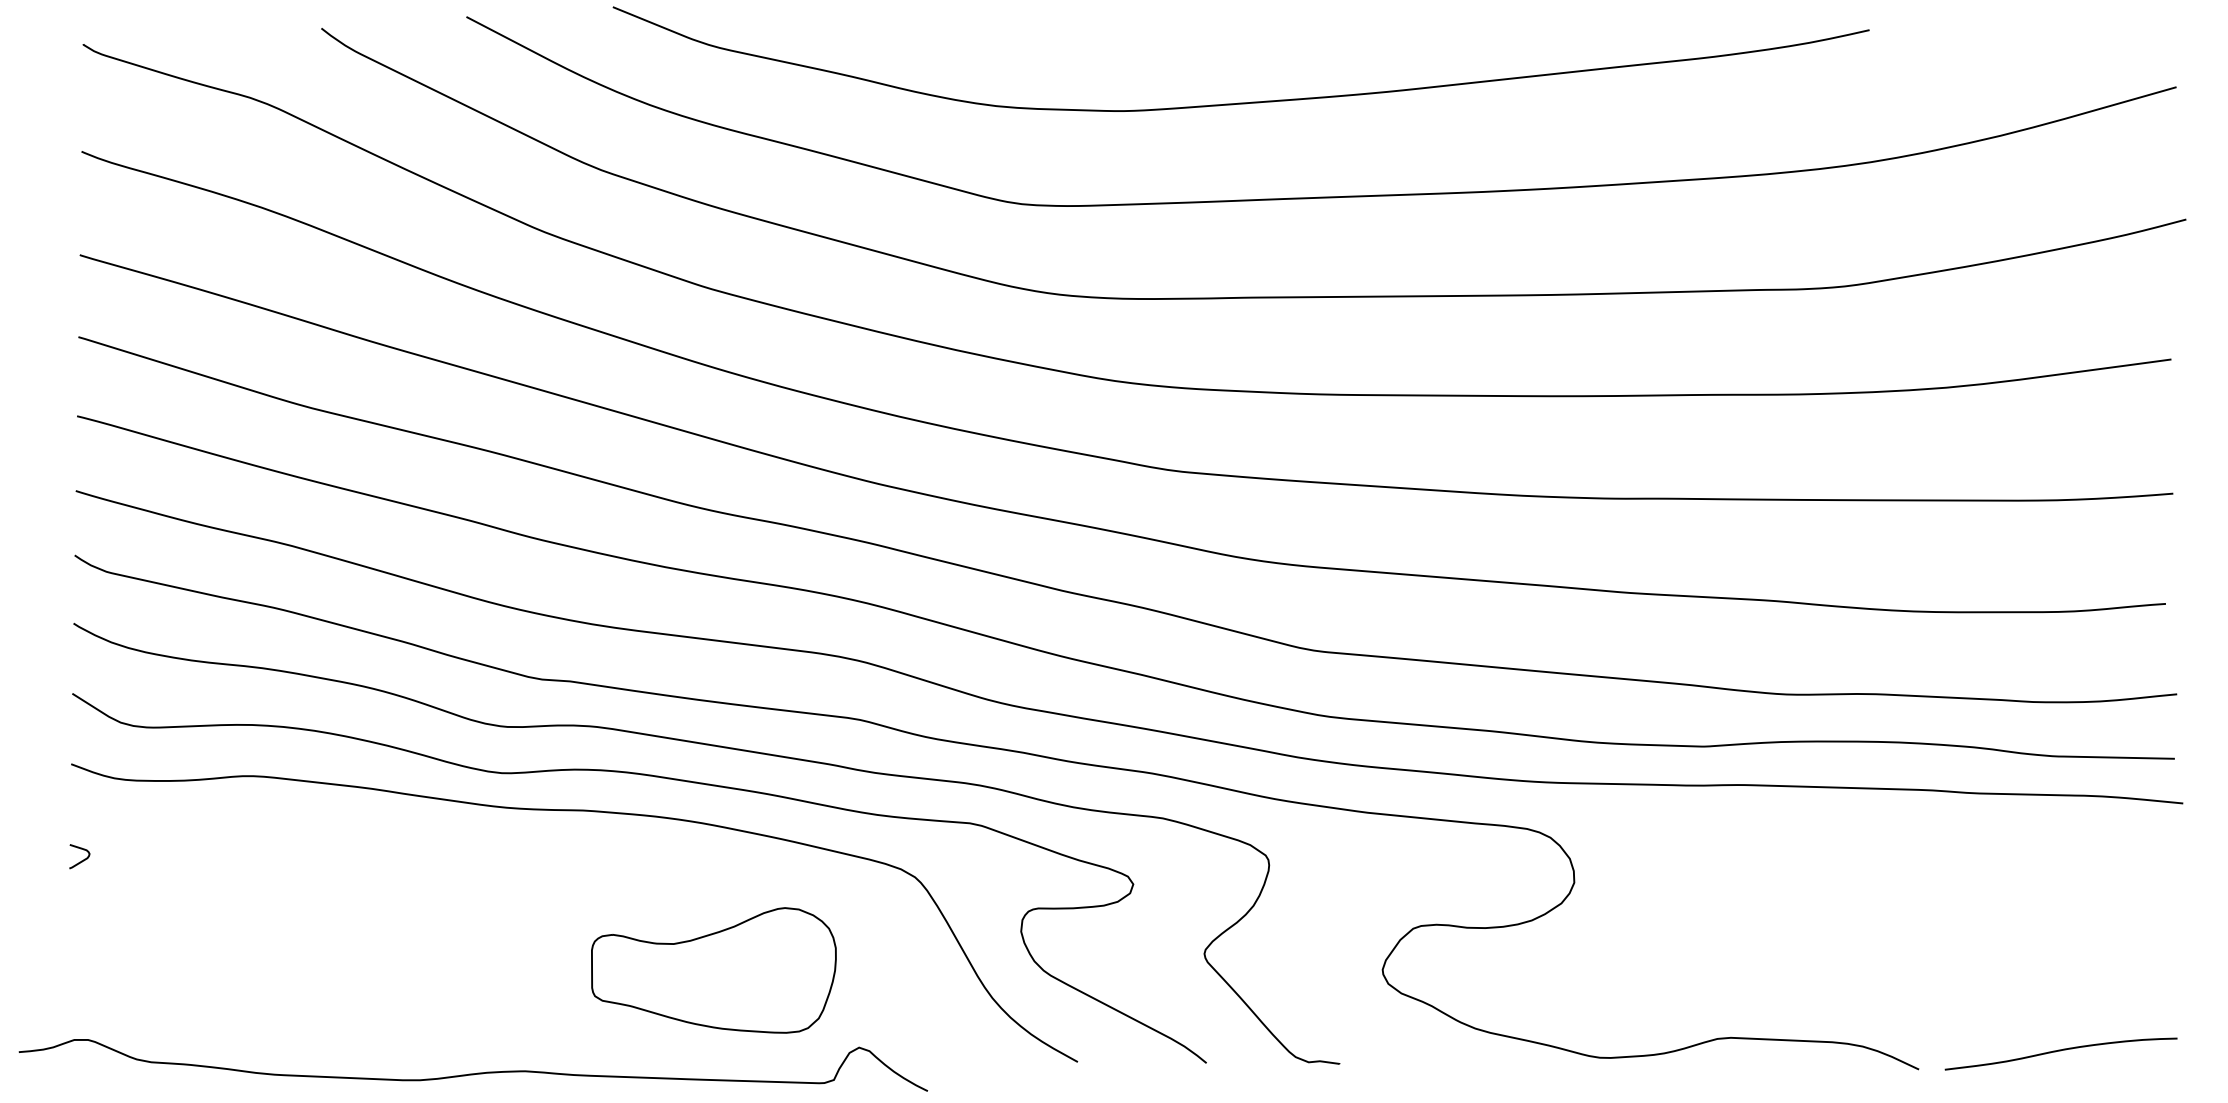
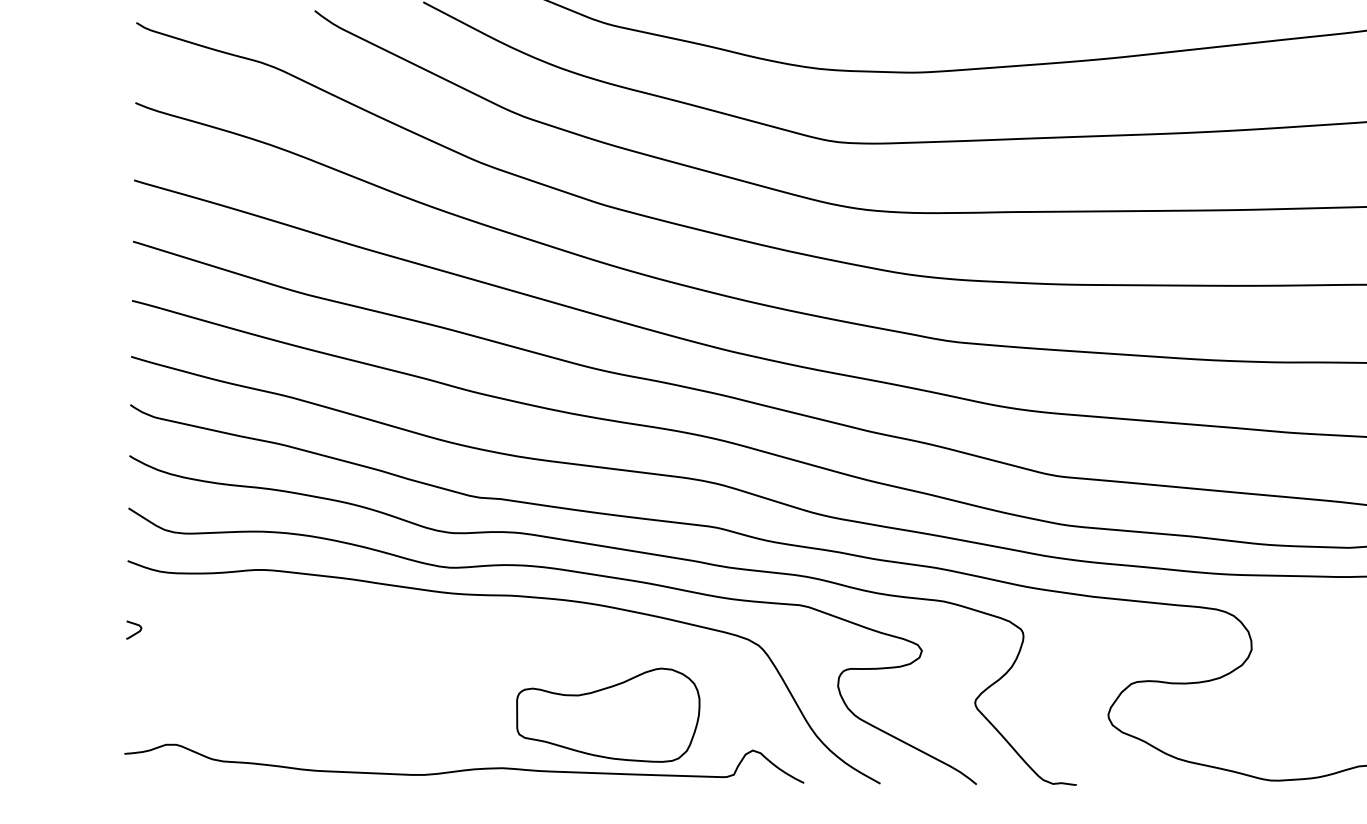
curve: (472, 1073) -> (463, 769), moved

